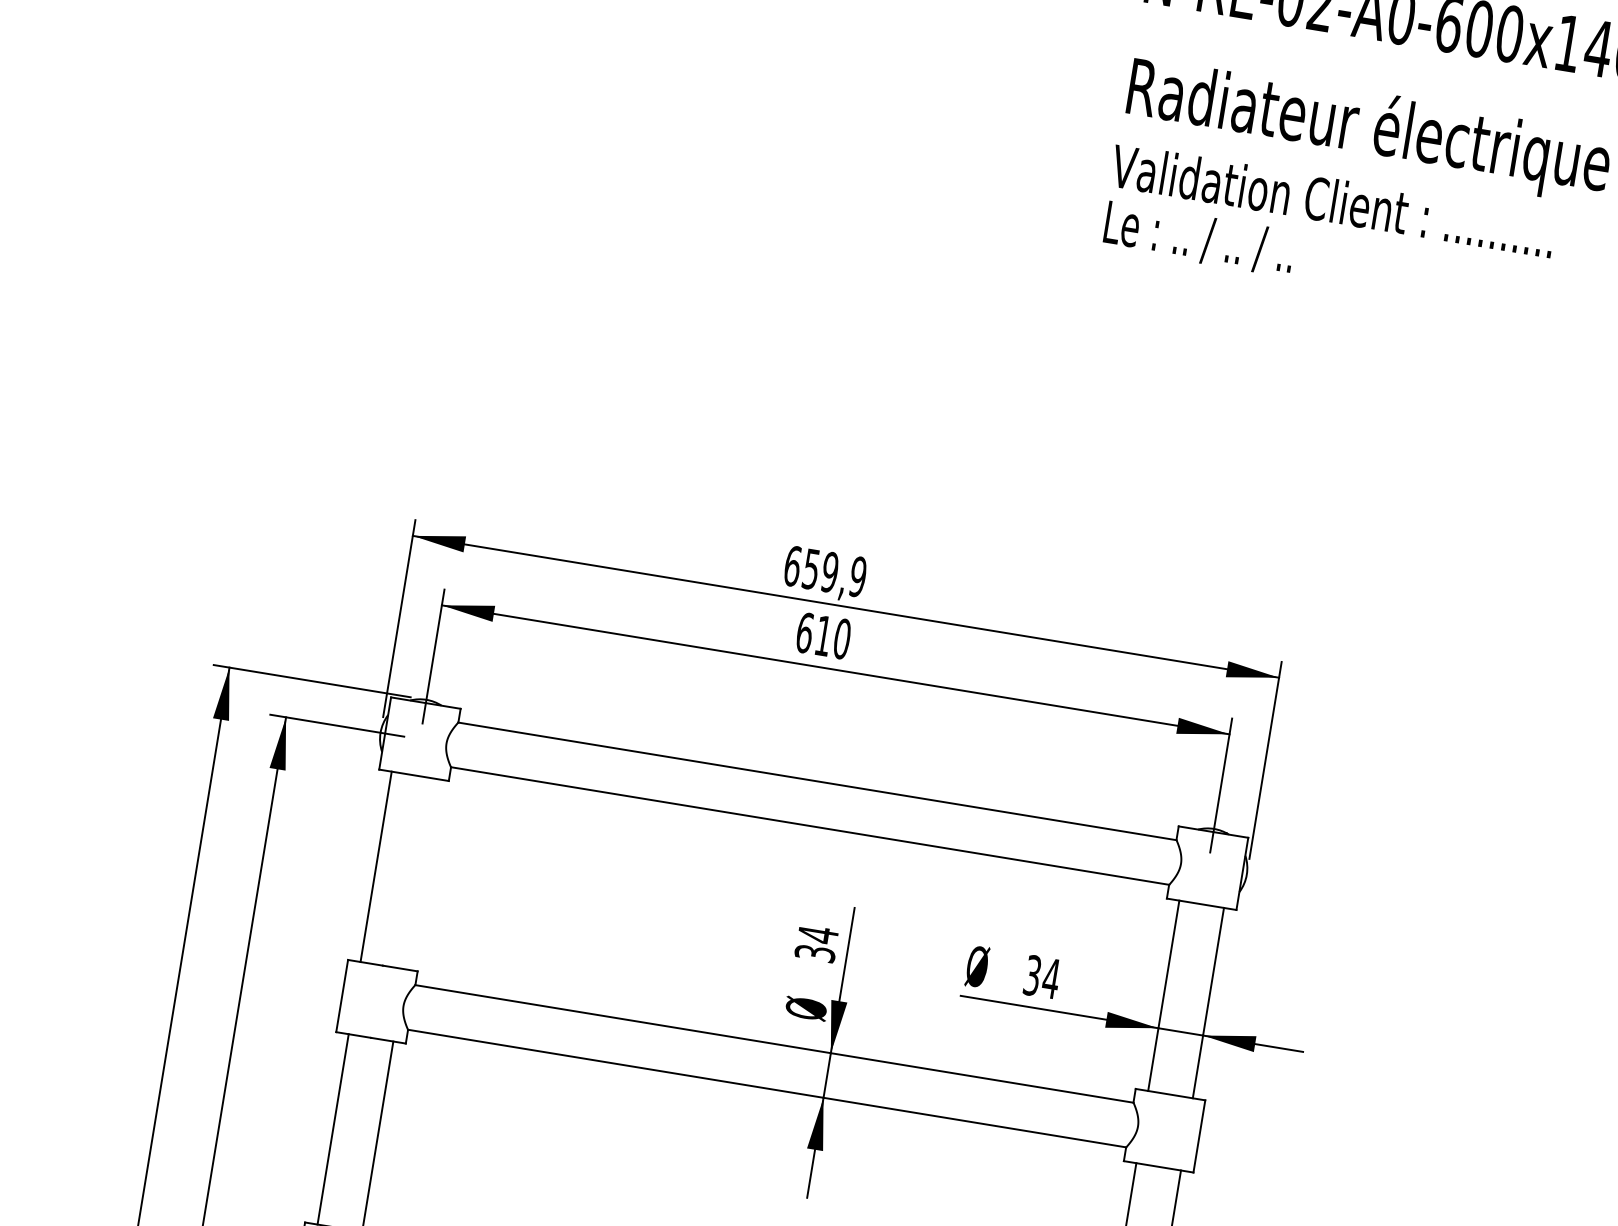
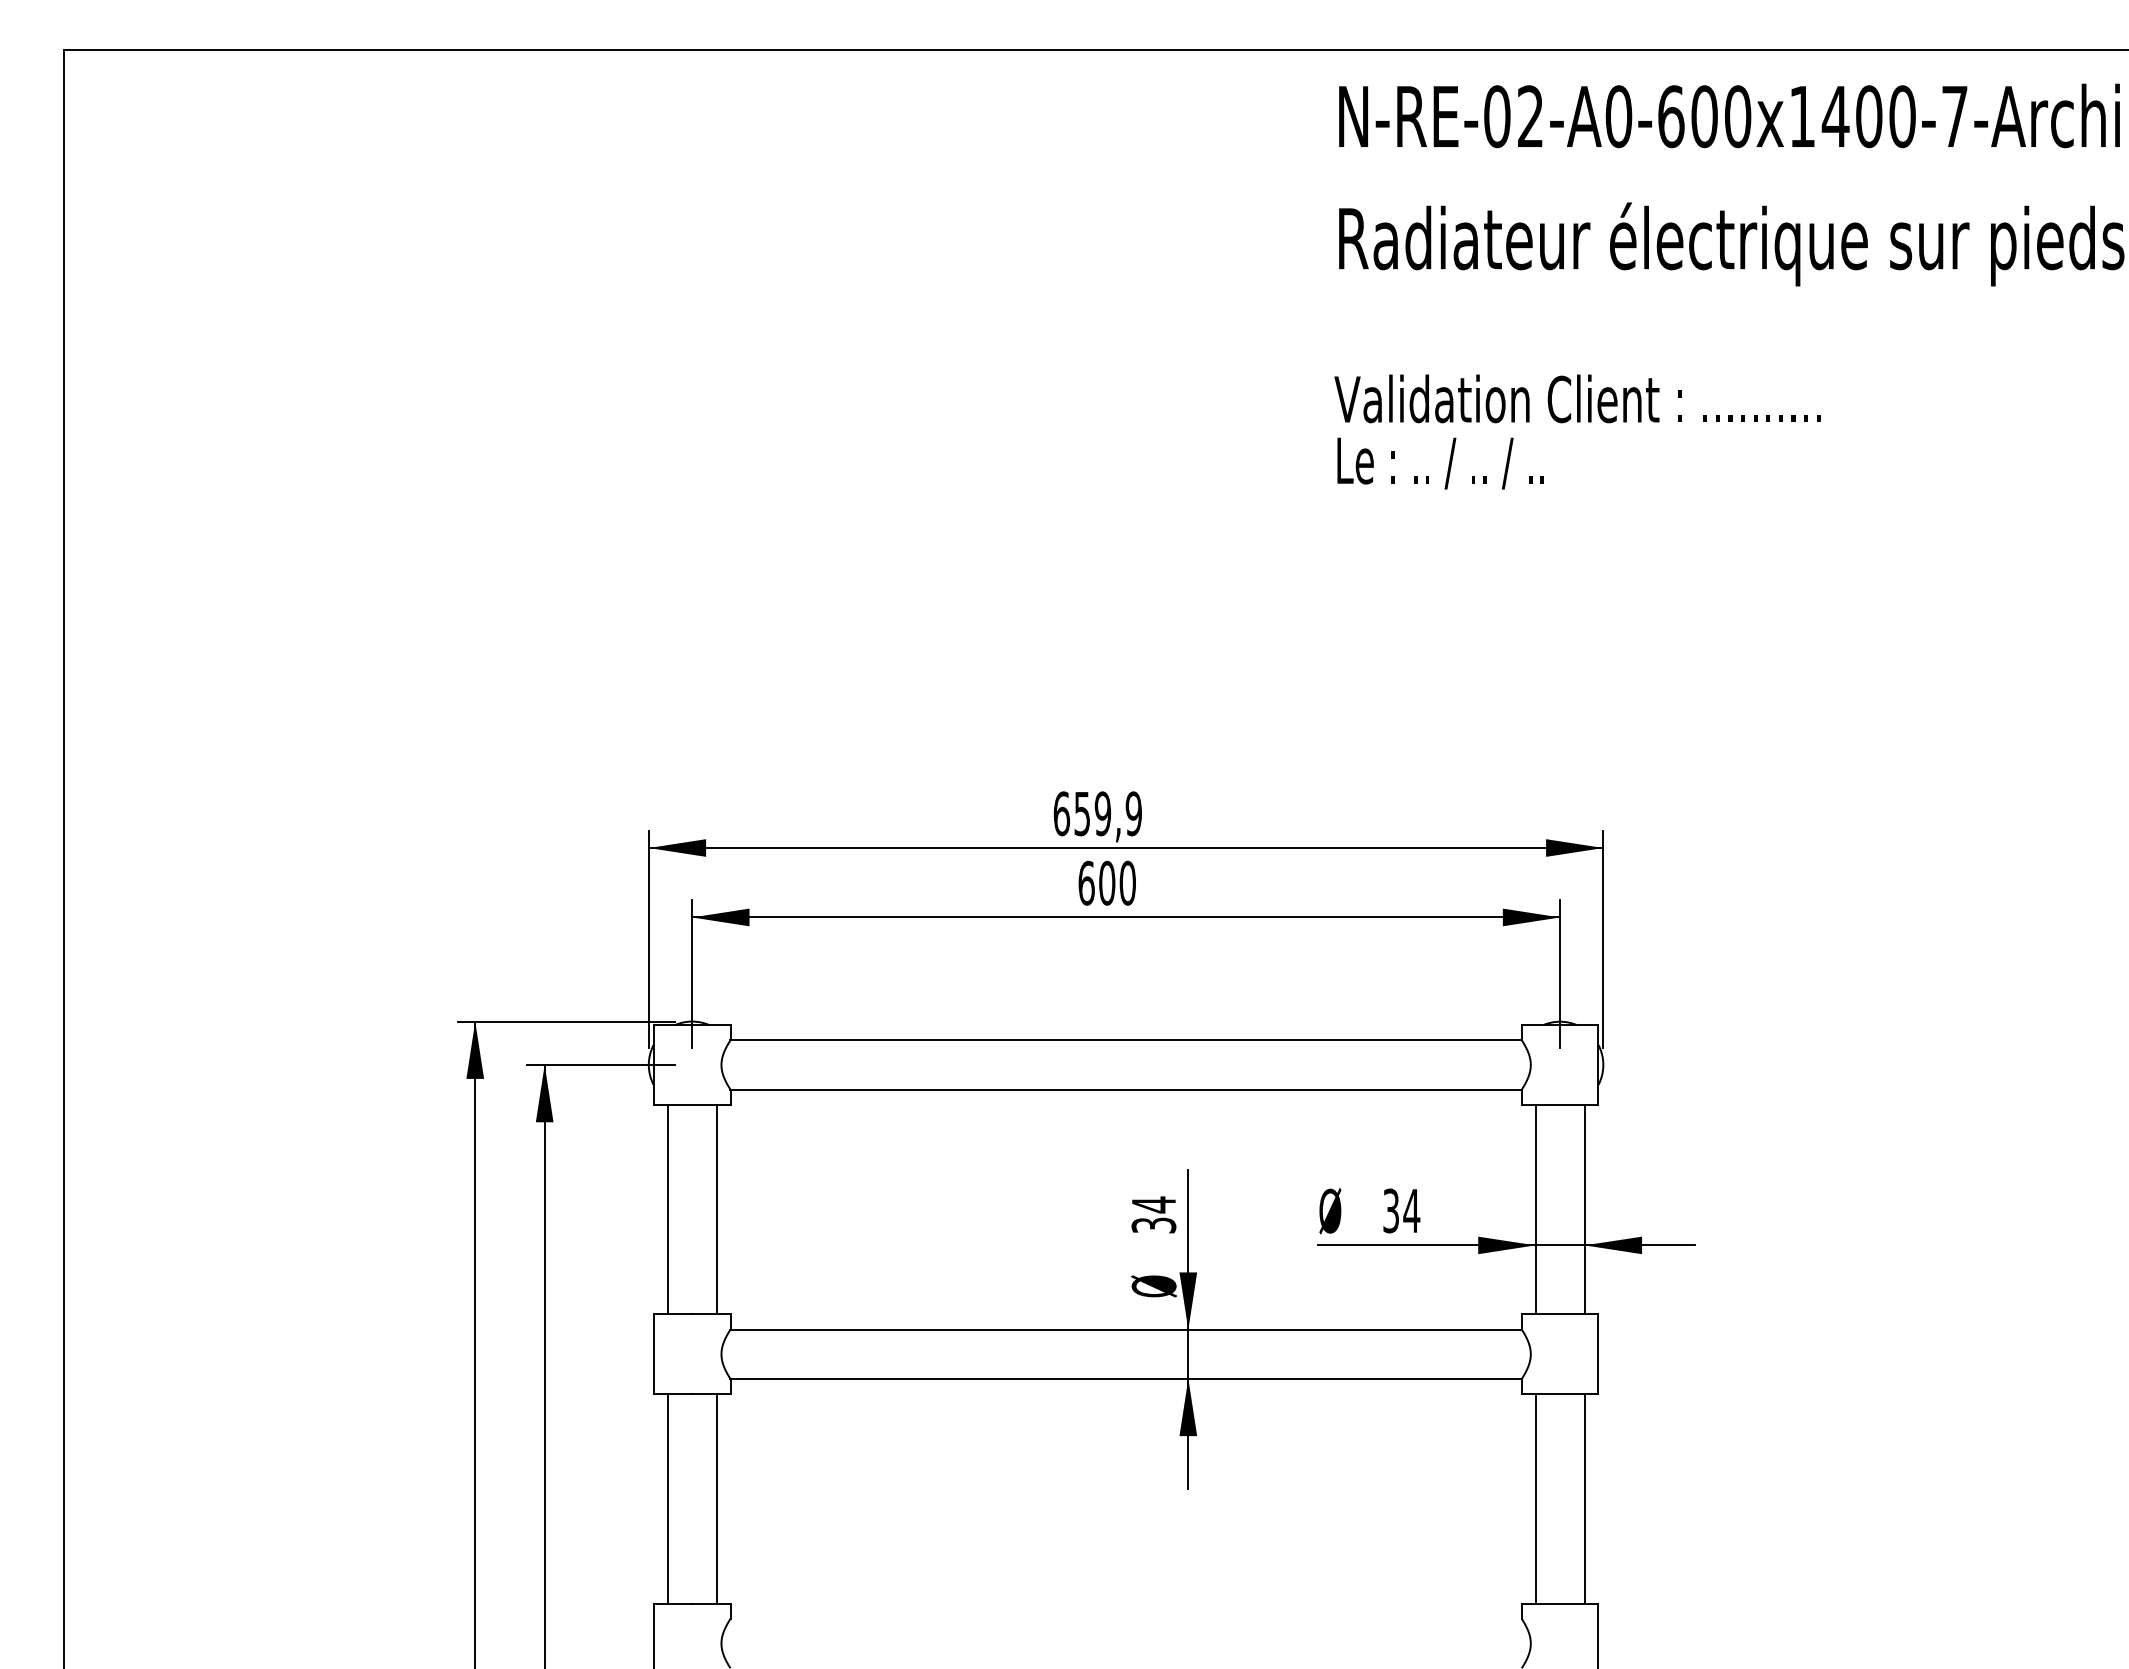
text: (1328, 230) -> (1577, 431), moved
text: (823, 635) -> (1107, 882), 610 -> 600
line: (420, 873) -> (716, 1209), added

